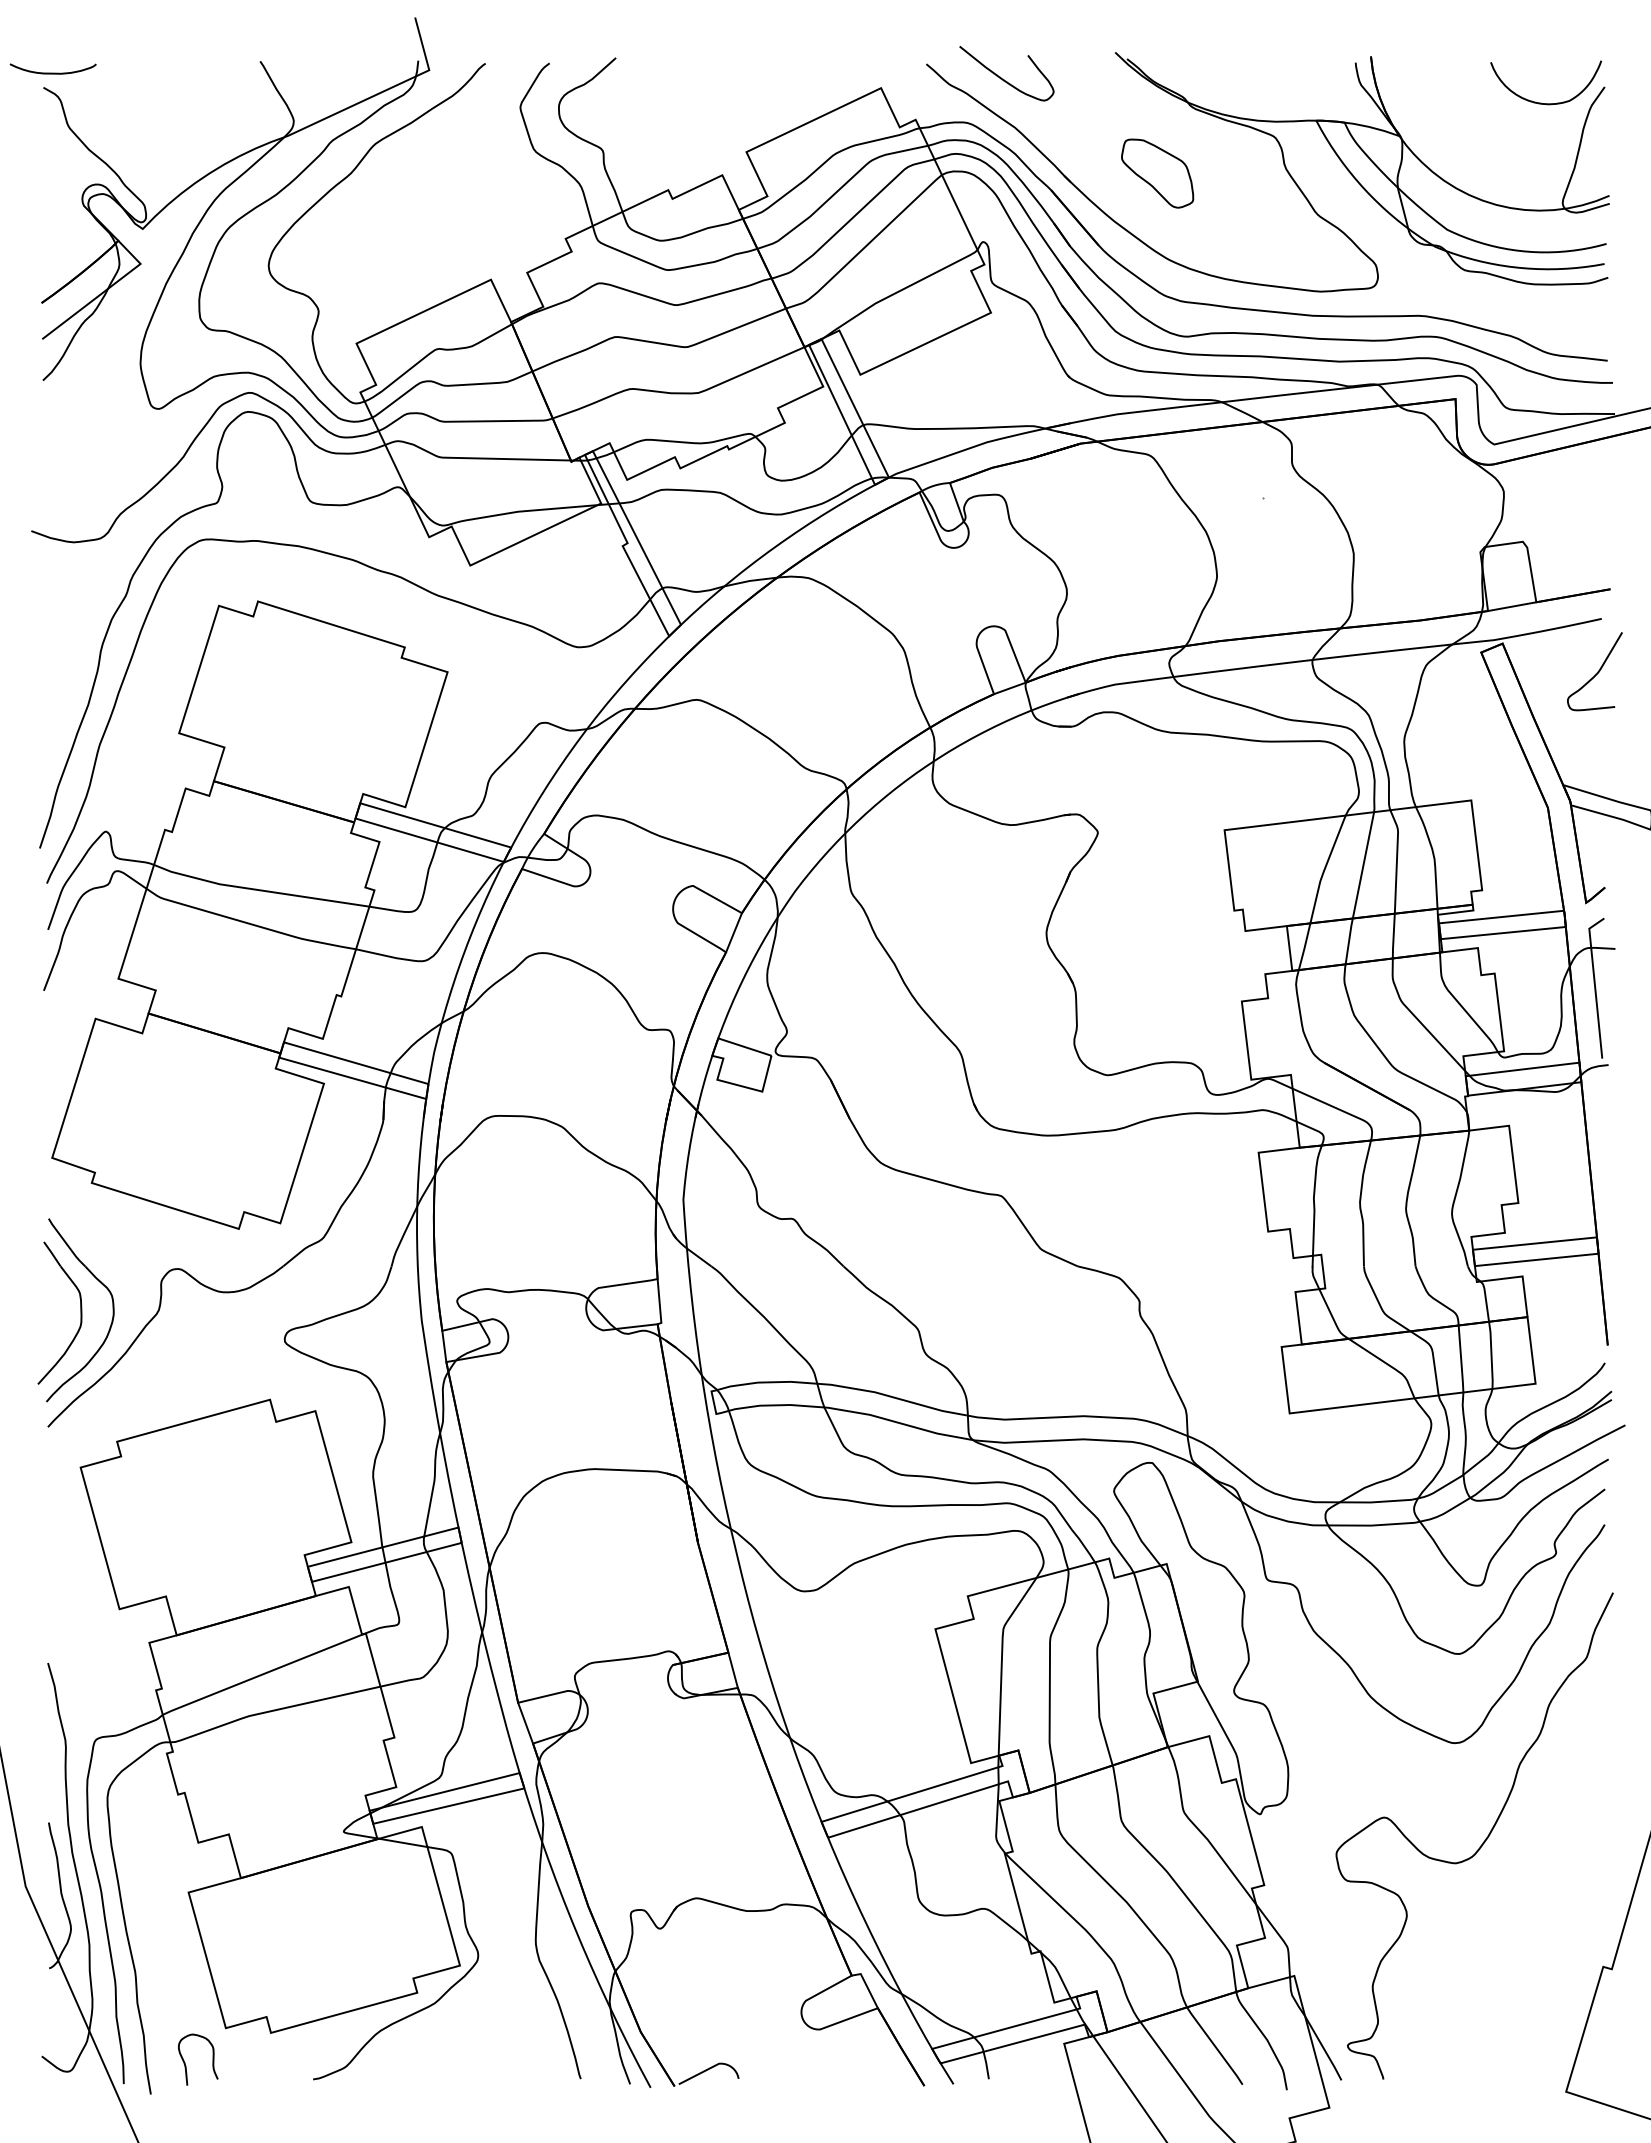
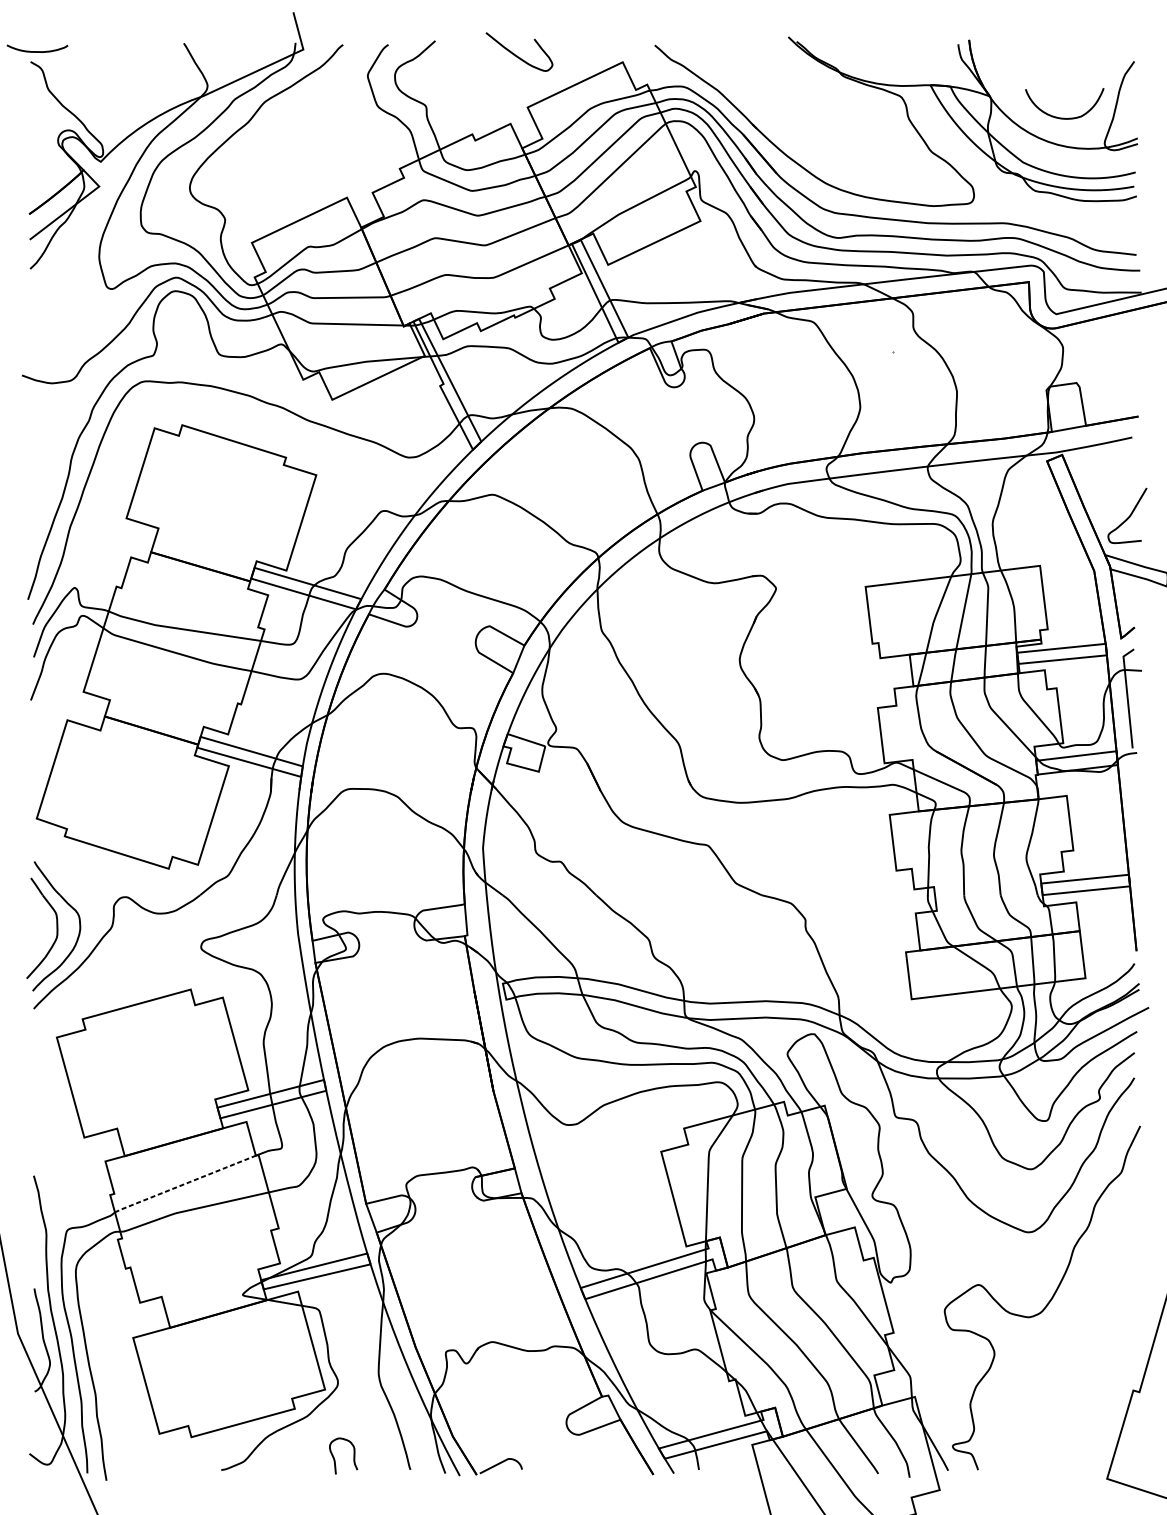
curve: (1004, 79) -> (517, 56), moved
curve: (1541, 102) -> (1061, 117), moved
part: (1157, 173) -> (818, 122), removed
curve: (1596, 672) -> (1128, 516), moved
line: (261, 1674) -> (184, 1183), solid -> dashed
curve: (185, 2062) -> (334, 1458), moved

